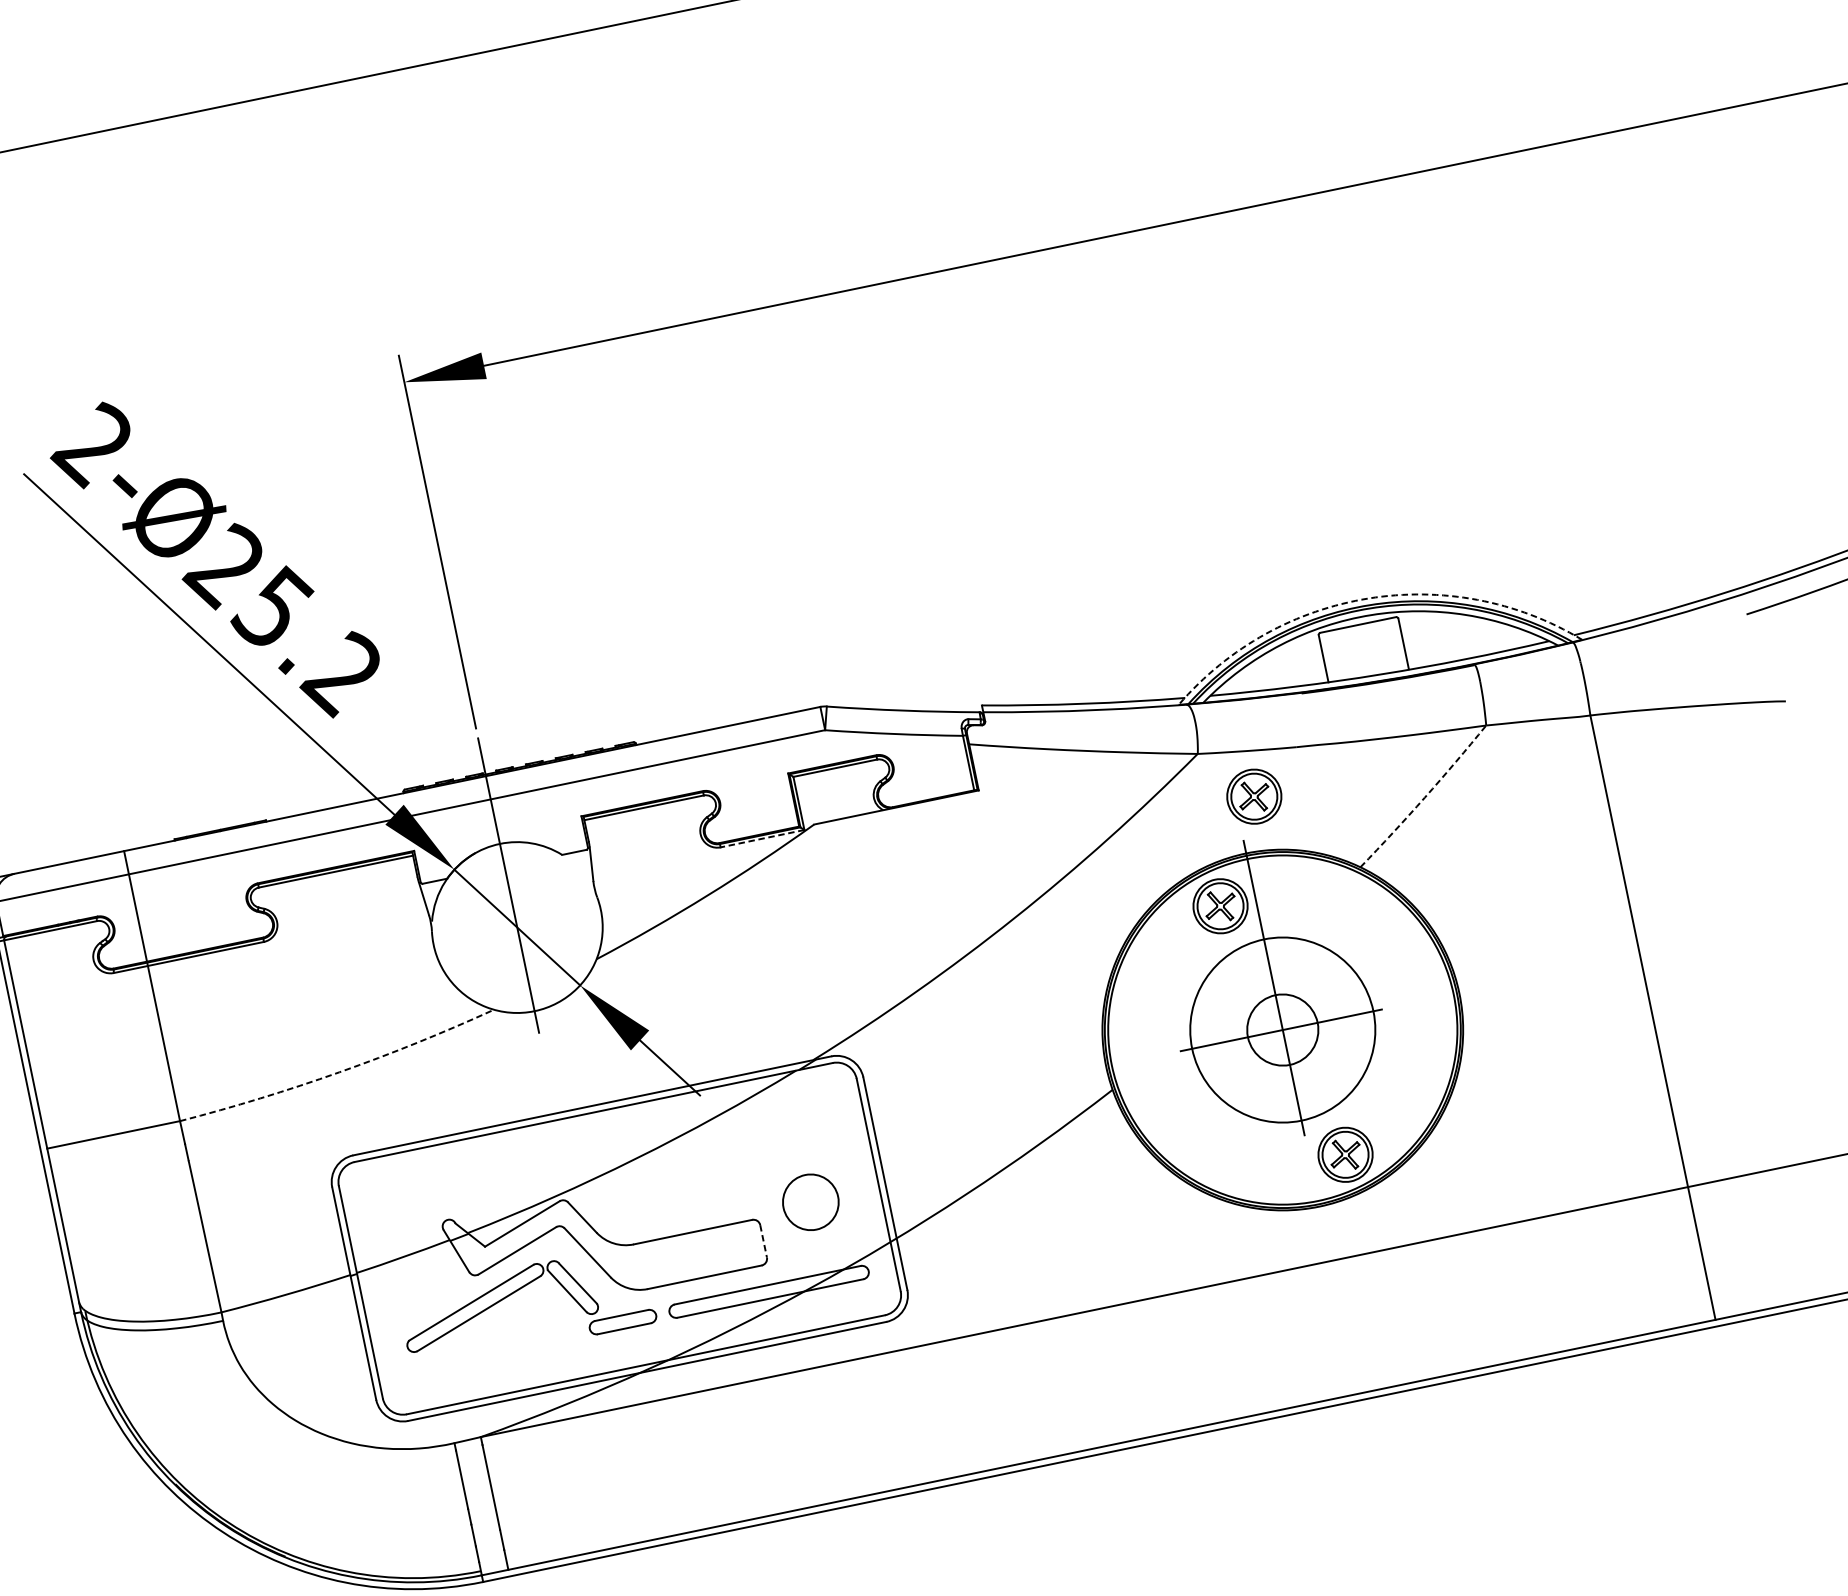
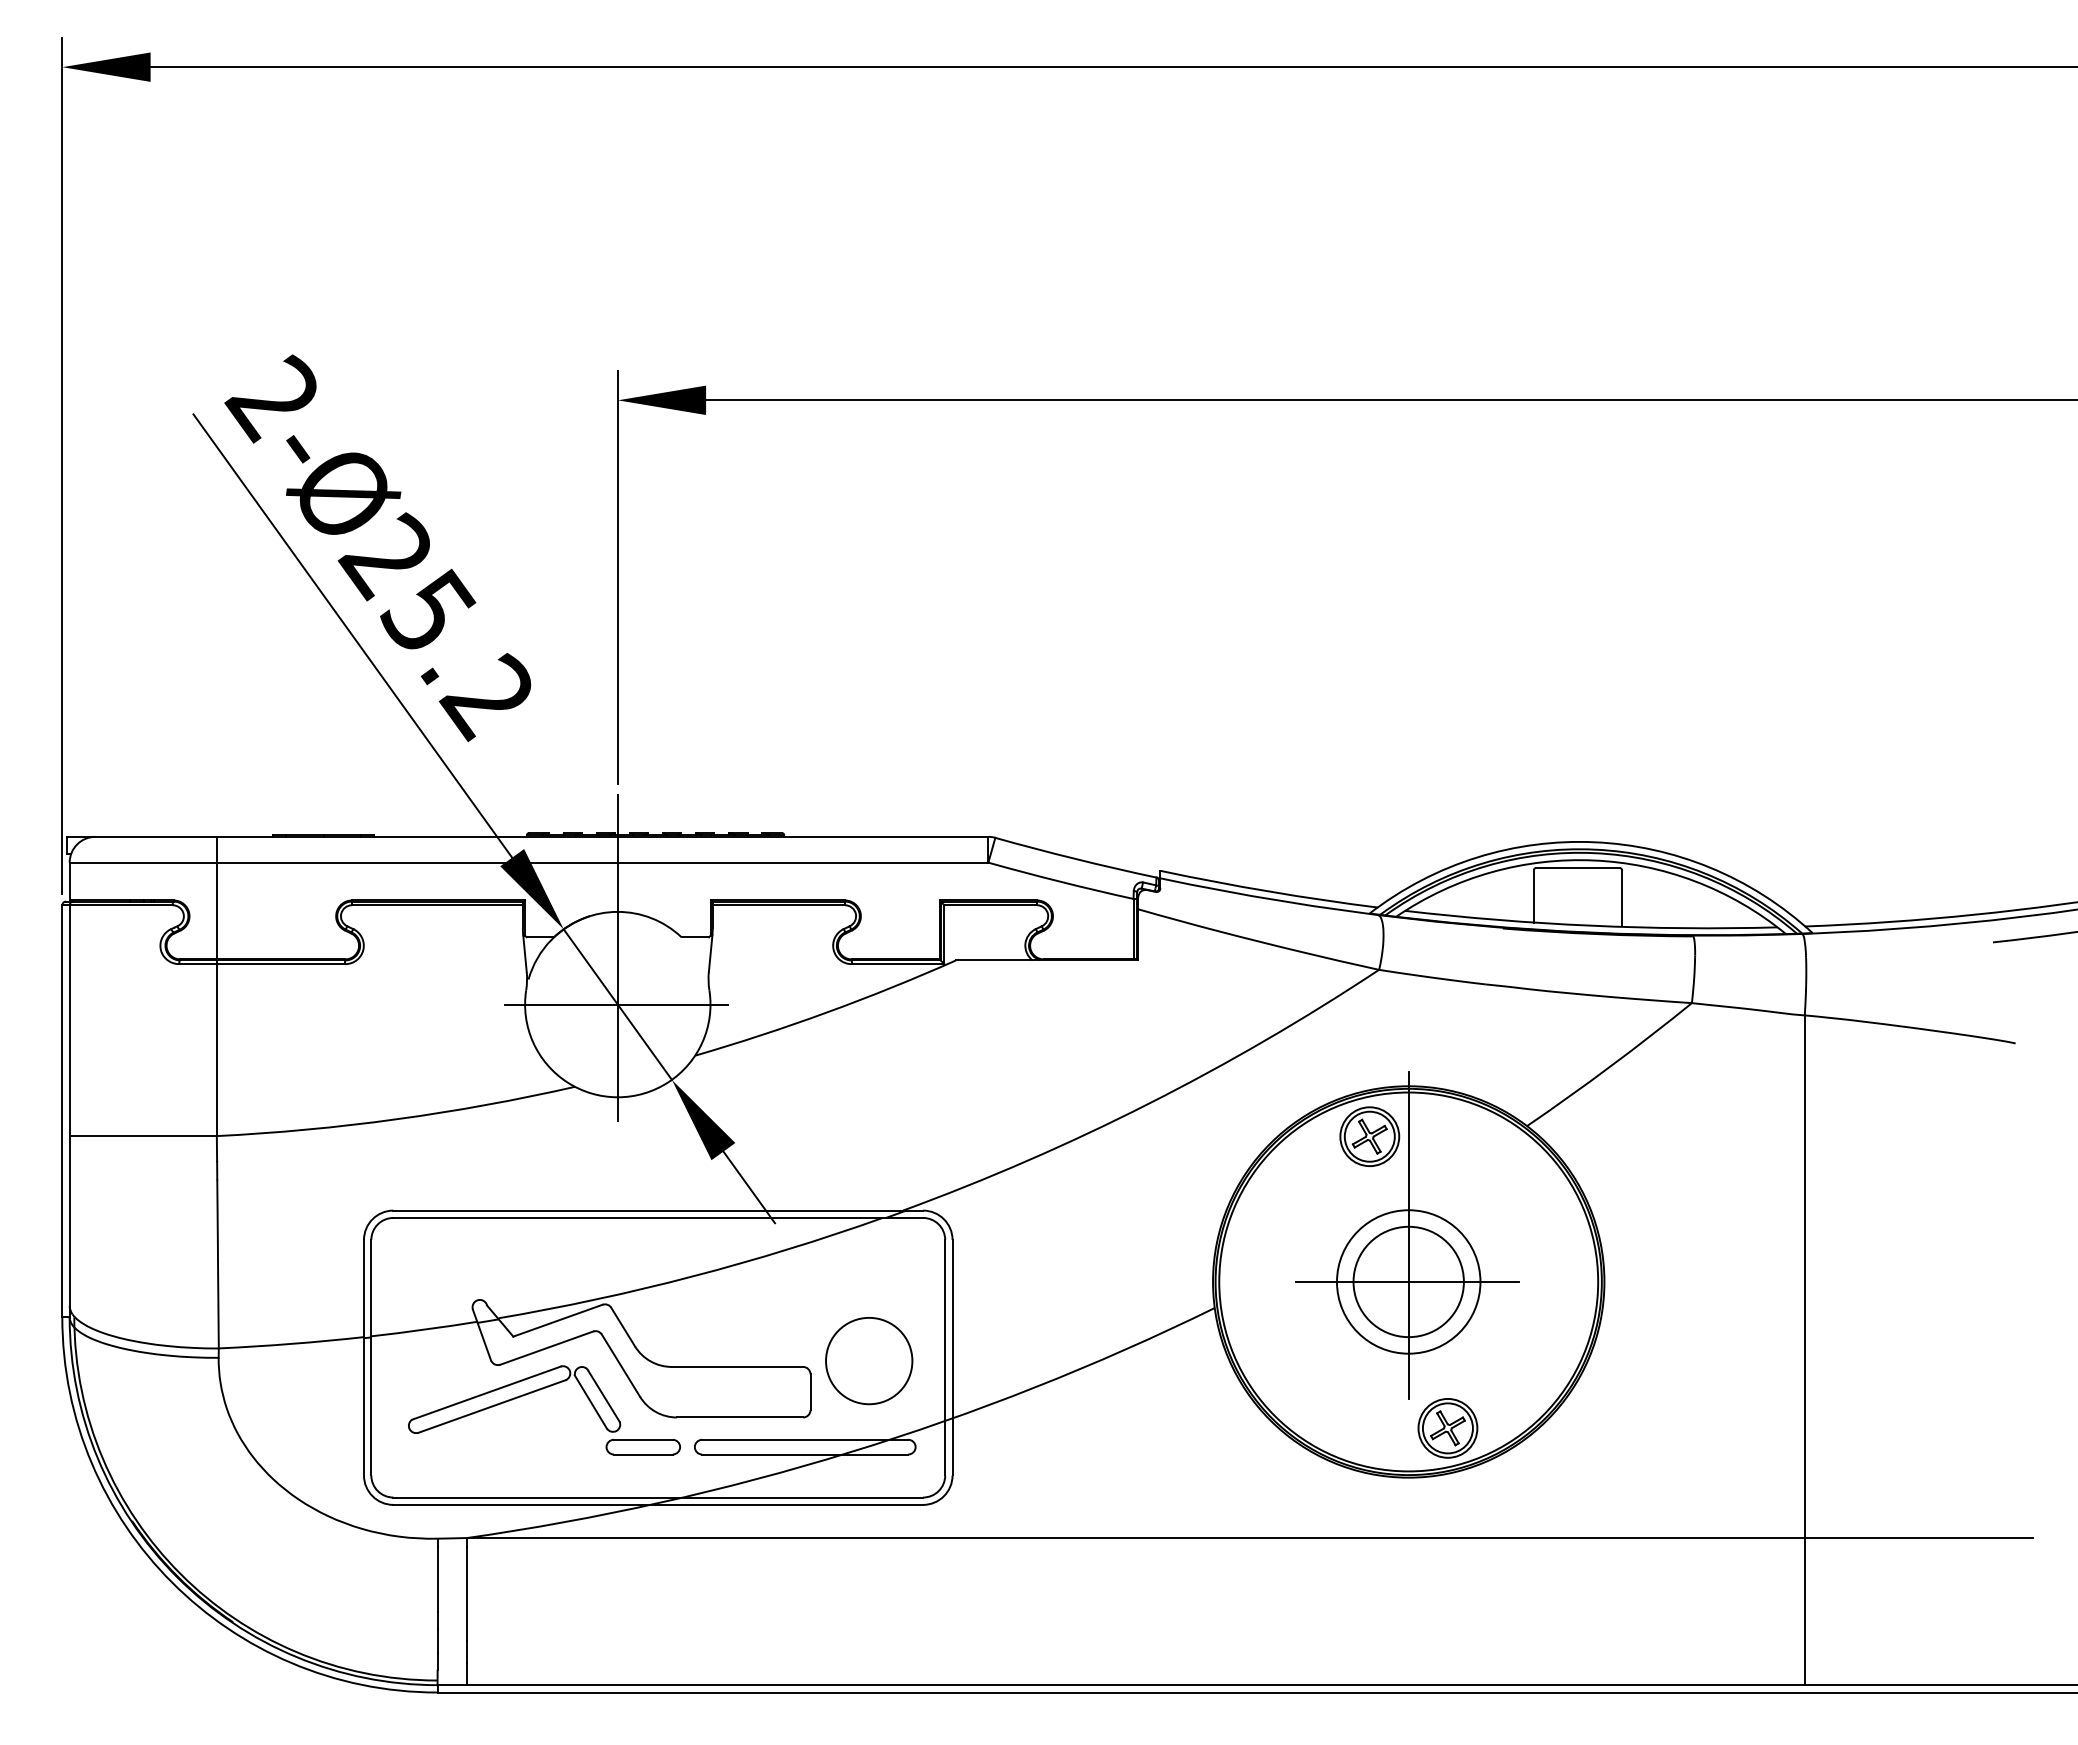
arc: (1368, 598) -> (1594, 842), dashed -> solid
part: (1254, 796) -> (1429, 1027), removed
arc: (1424, 797) -> (1610, 1066), dashed -> solid
line: (762, 839) -> (897, 964), dashed -> solid
line: (515, 927) -> (615, 1004), added
circle: (1282, 1029) -> (1408, 1281), size x0.71
circle: (1282, 1029) -> (1408, 1281), size x1.43
arc: (339, 1072) -> (397, 1119), dashed -> solid
circle: (811, 1202) -> (869, 1361), size x1.43
line: (763, 1241) -> (810, 1392), dashed -> solid

